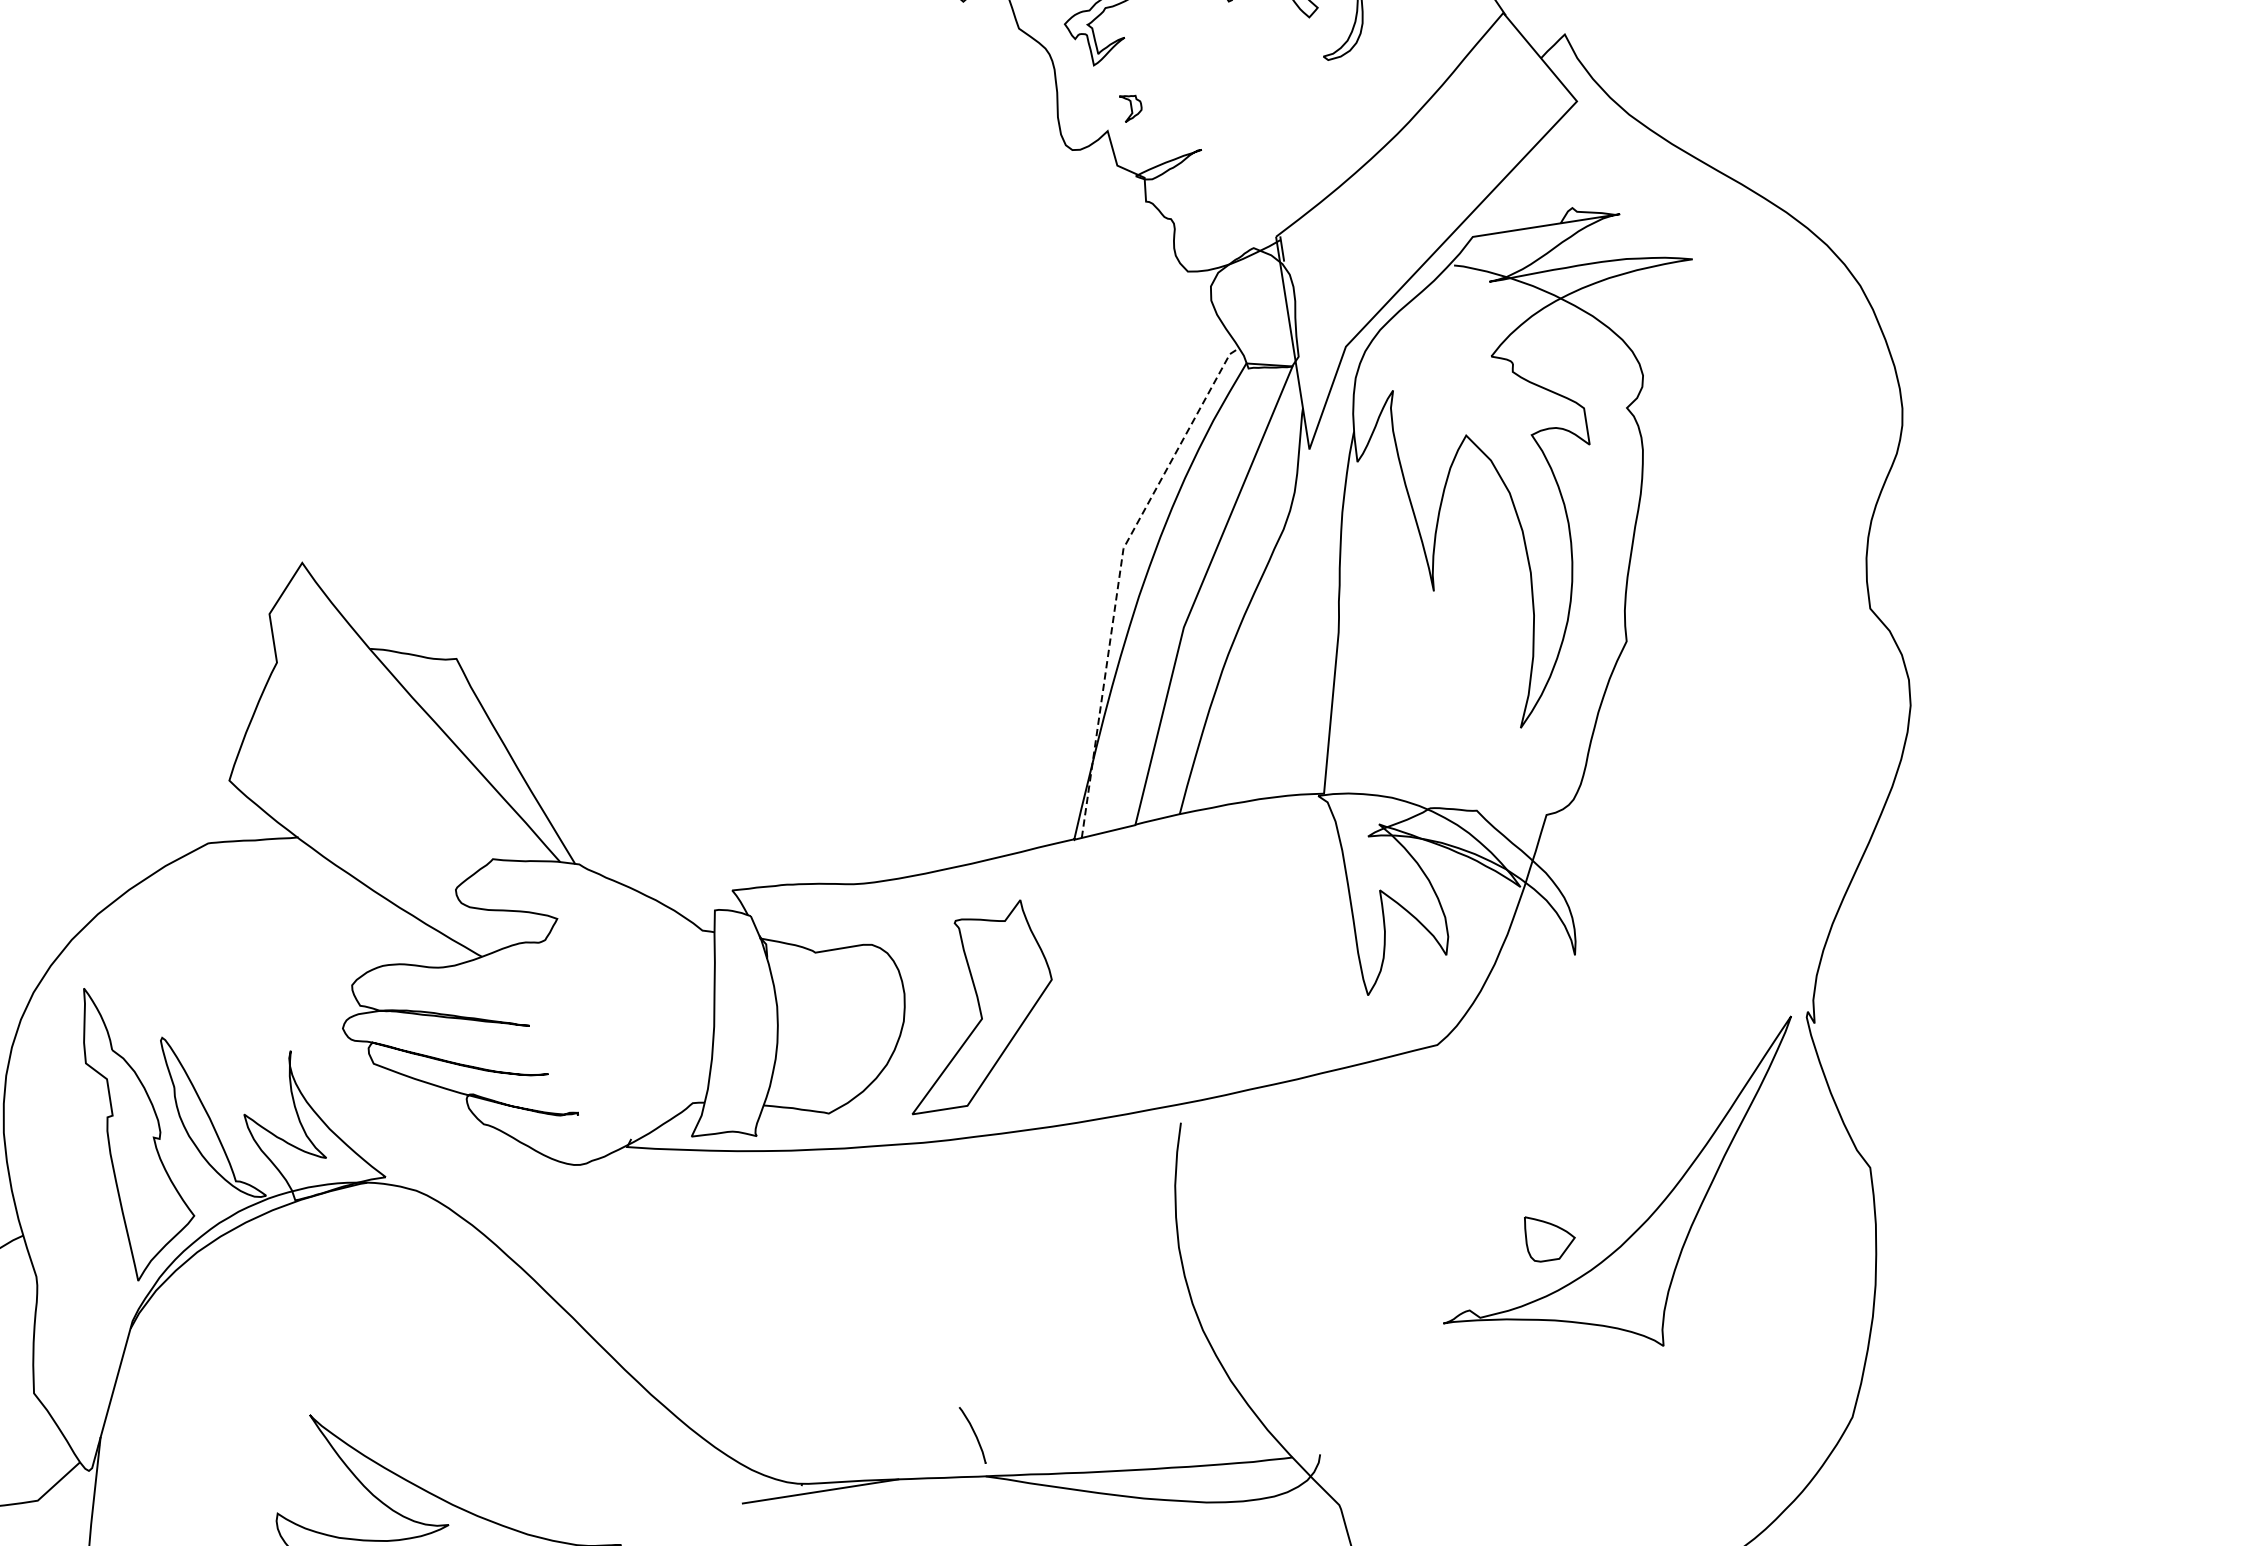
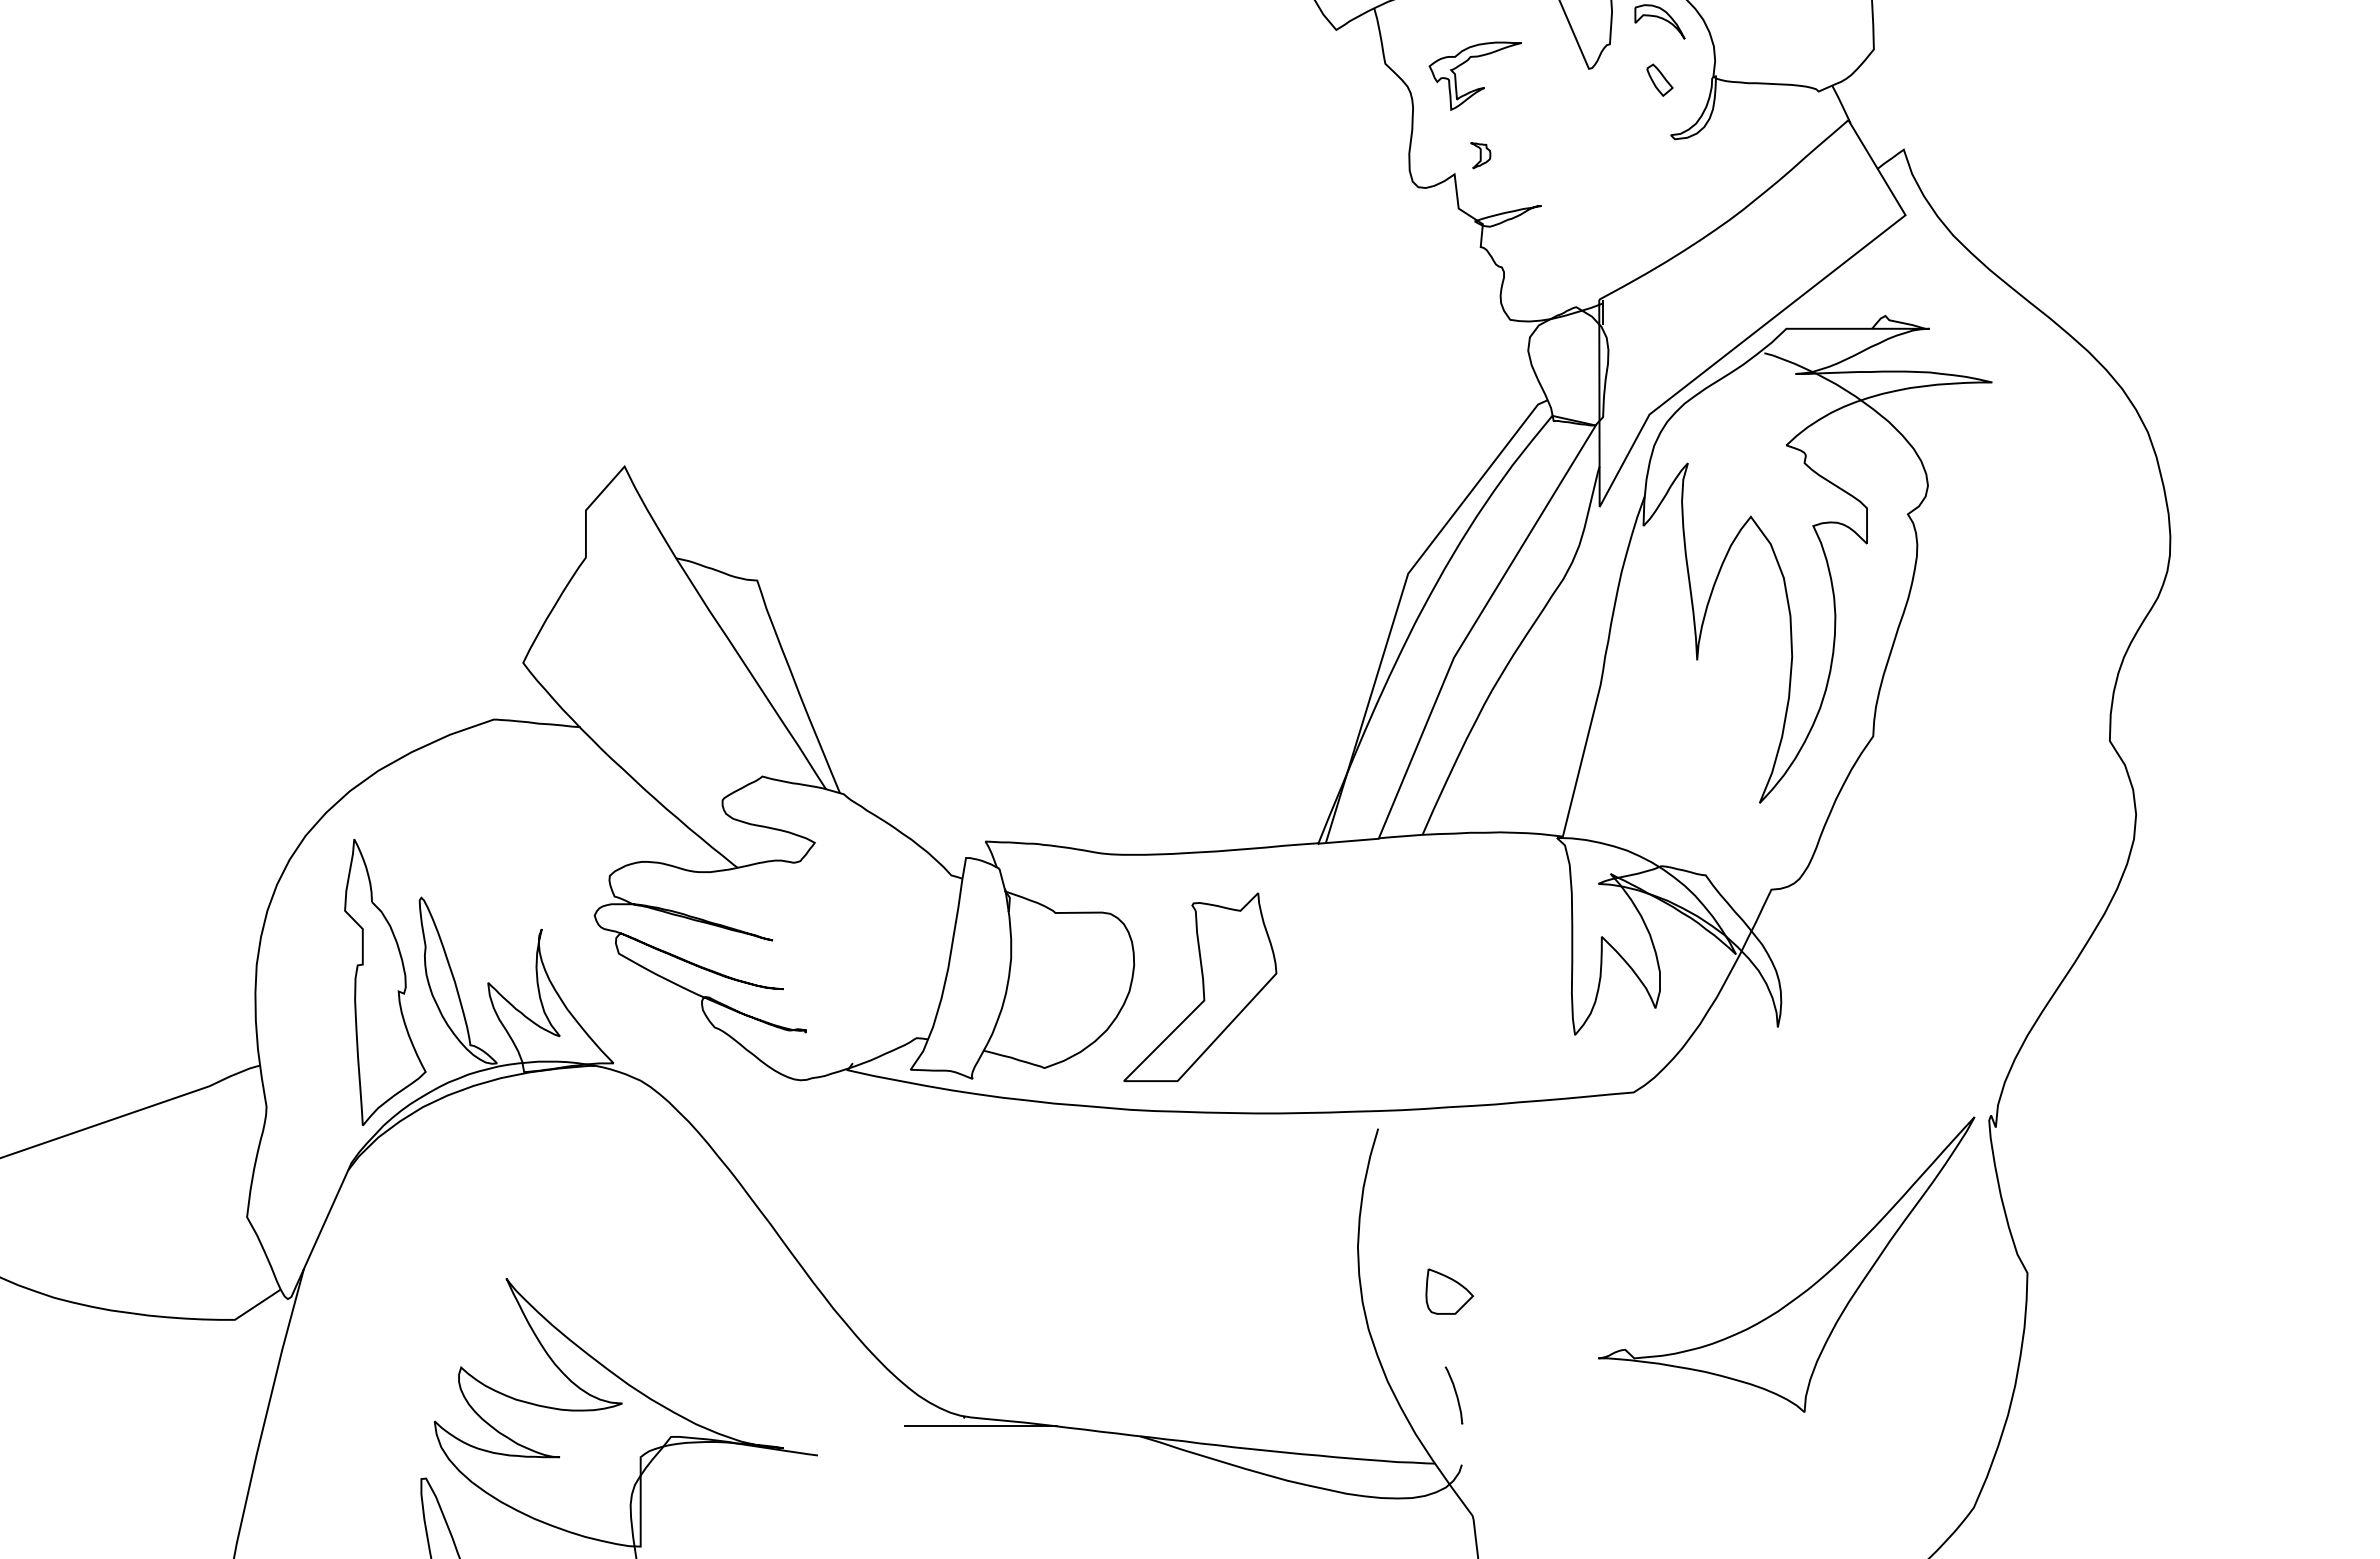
line: (1119, 576) -> (1400, 599), dashed -> solid
part: (1549, 1236) -> (1449, 1291), moved
curve: (974, 1435) -> (1455, 1395), moved

